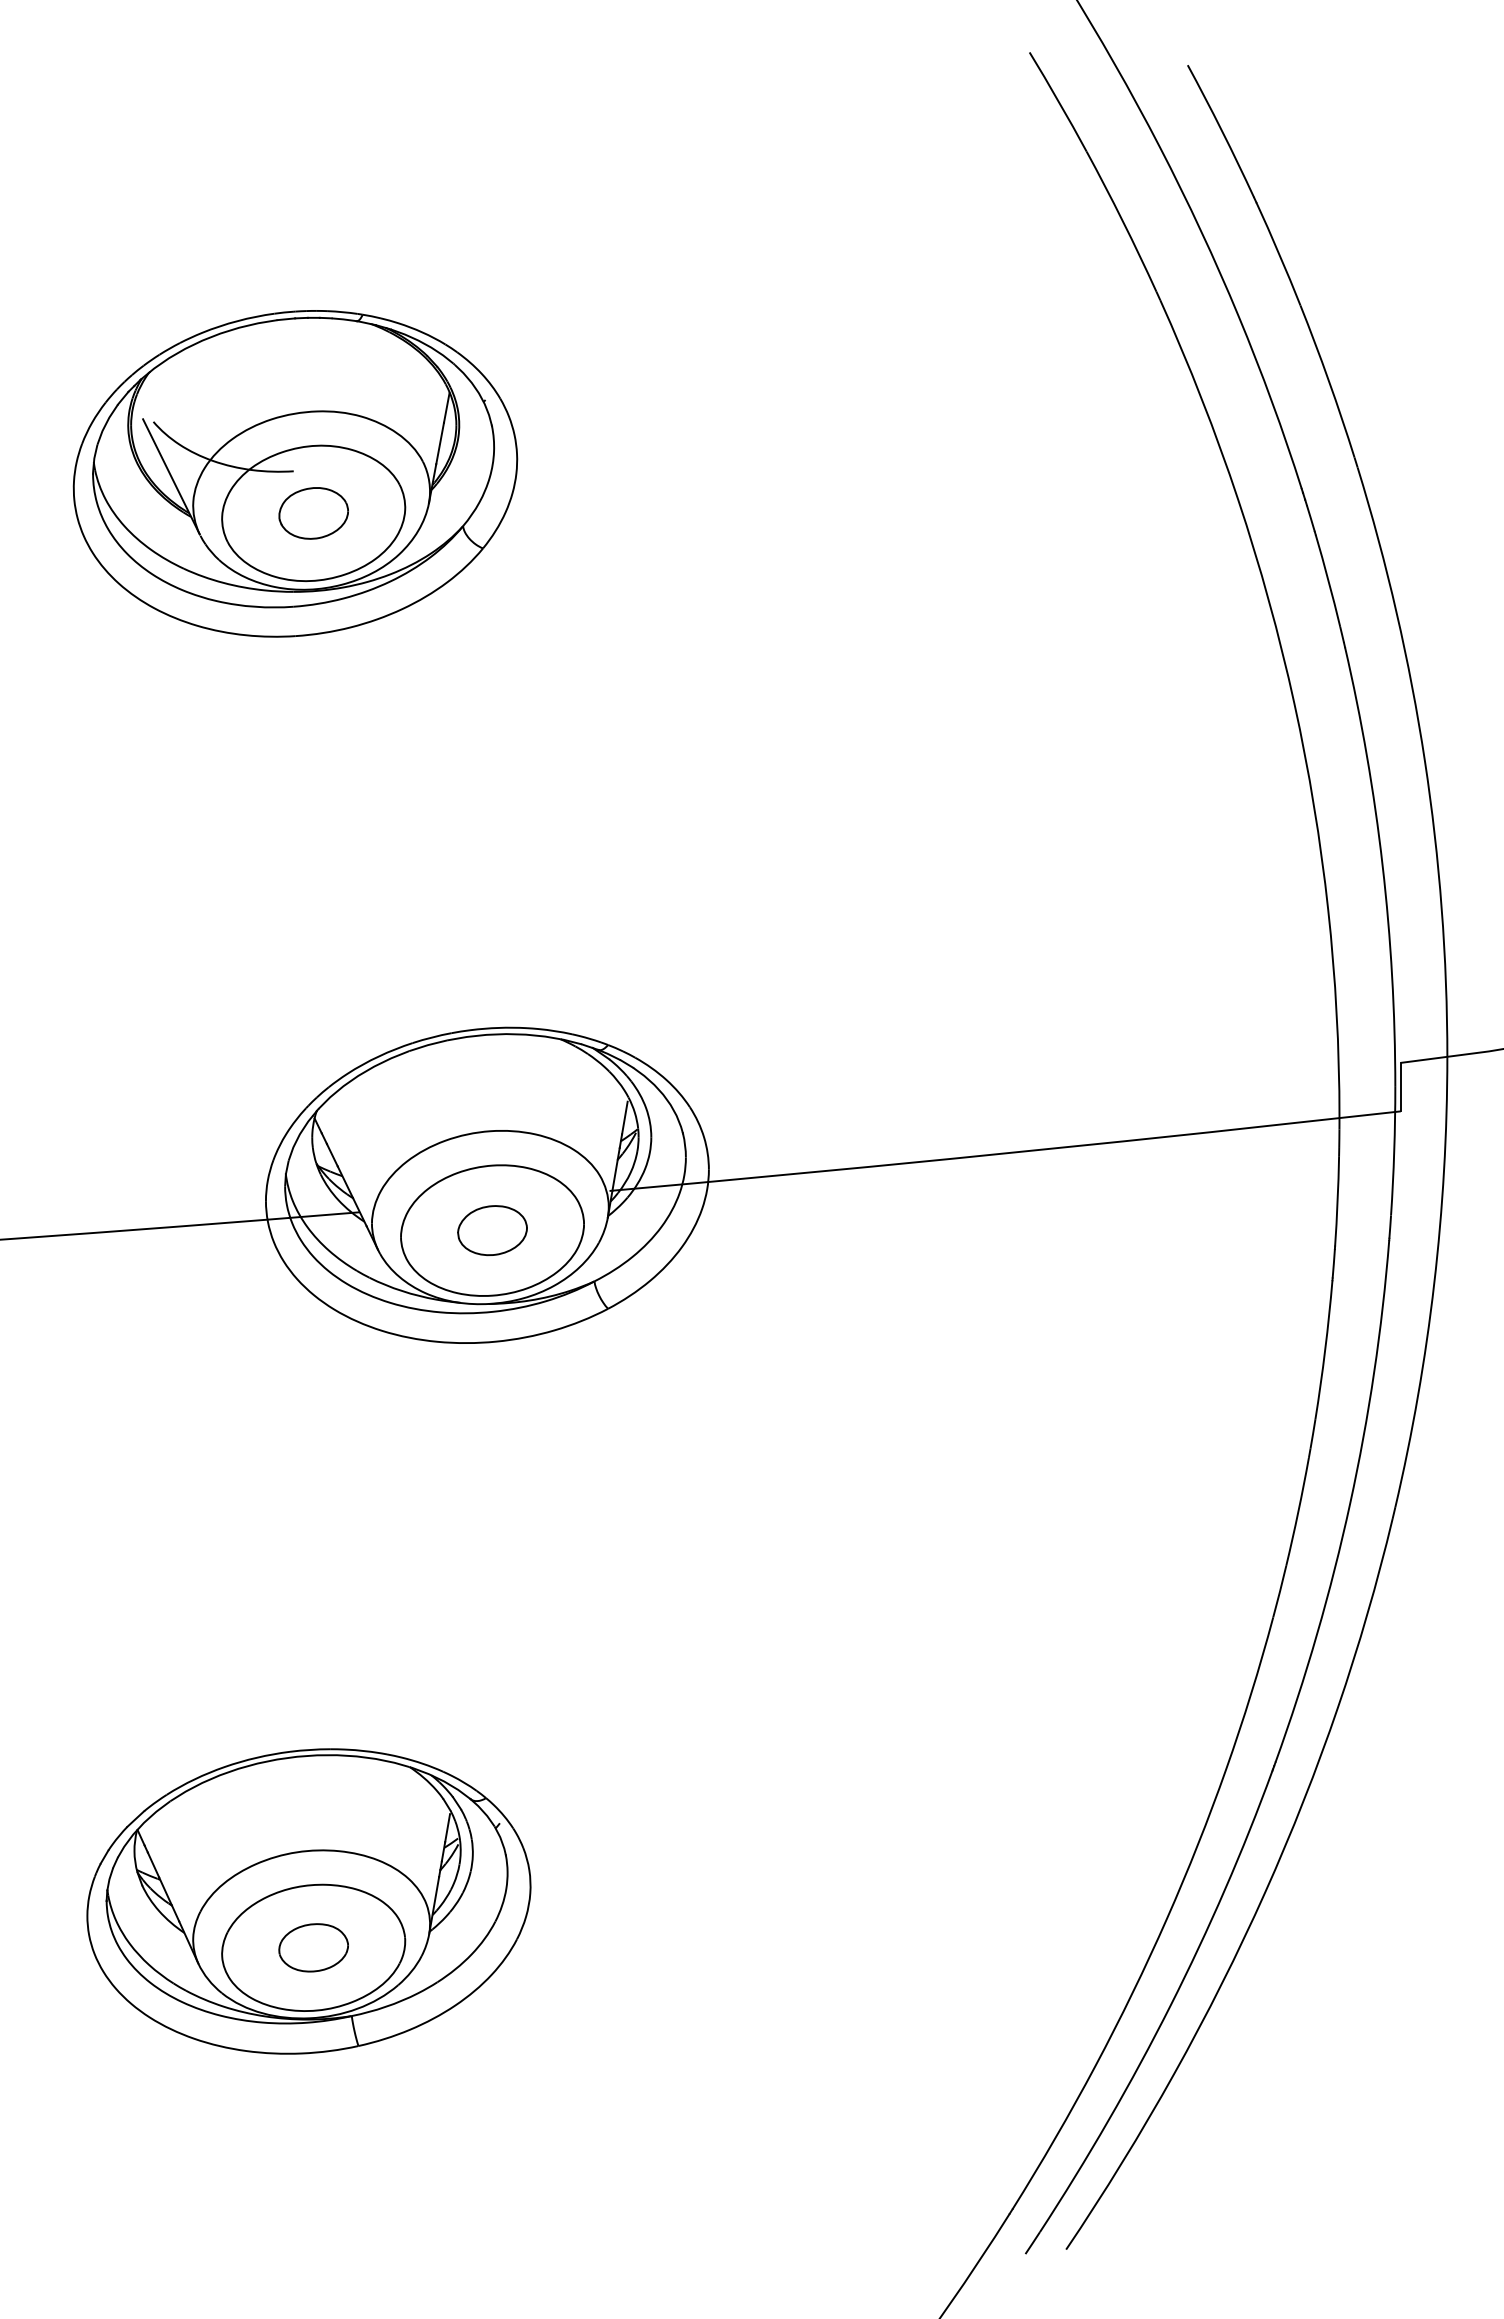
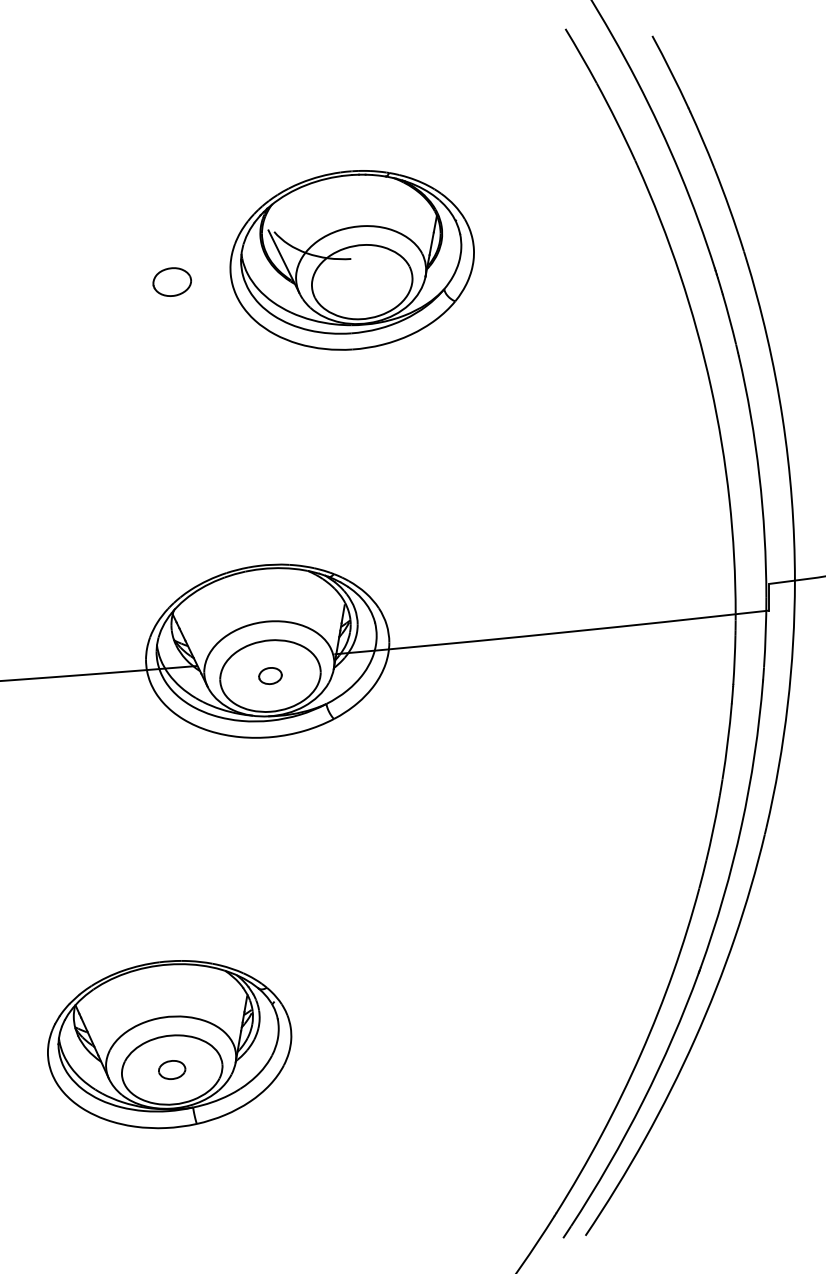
part: (294, 474) -> (351, 260), moved
part: (492, 1229) -> (270, 675), size x0.6
part: (312, 1946) -> (171, 1069), size x0.7

